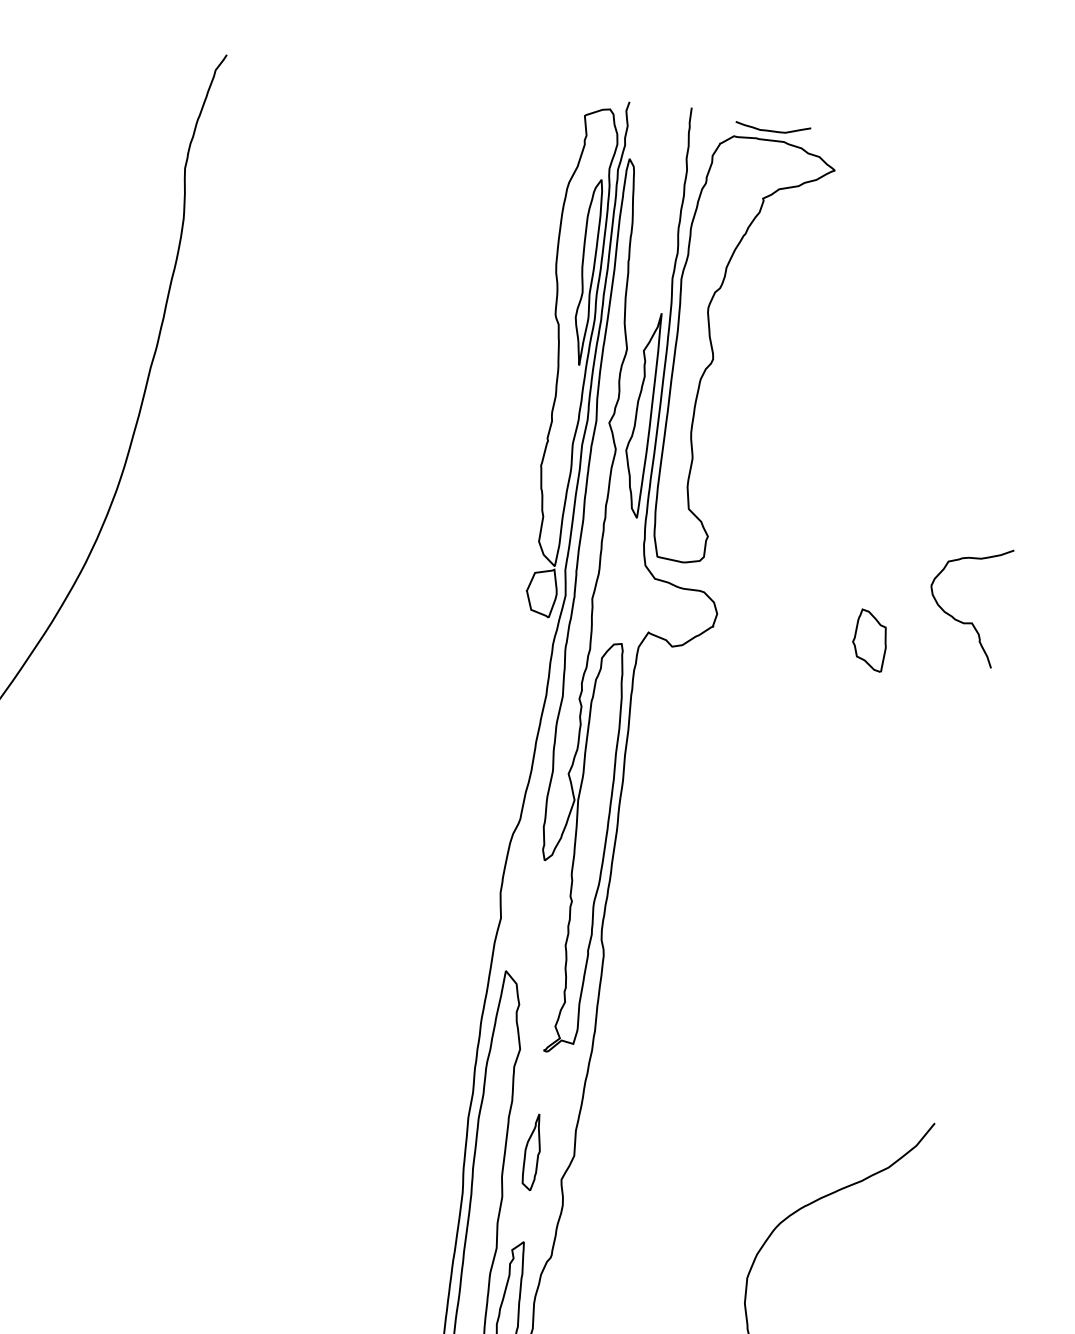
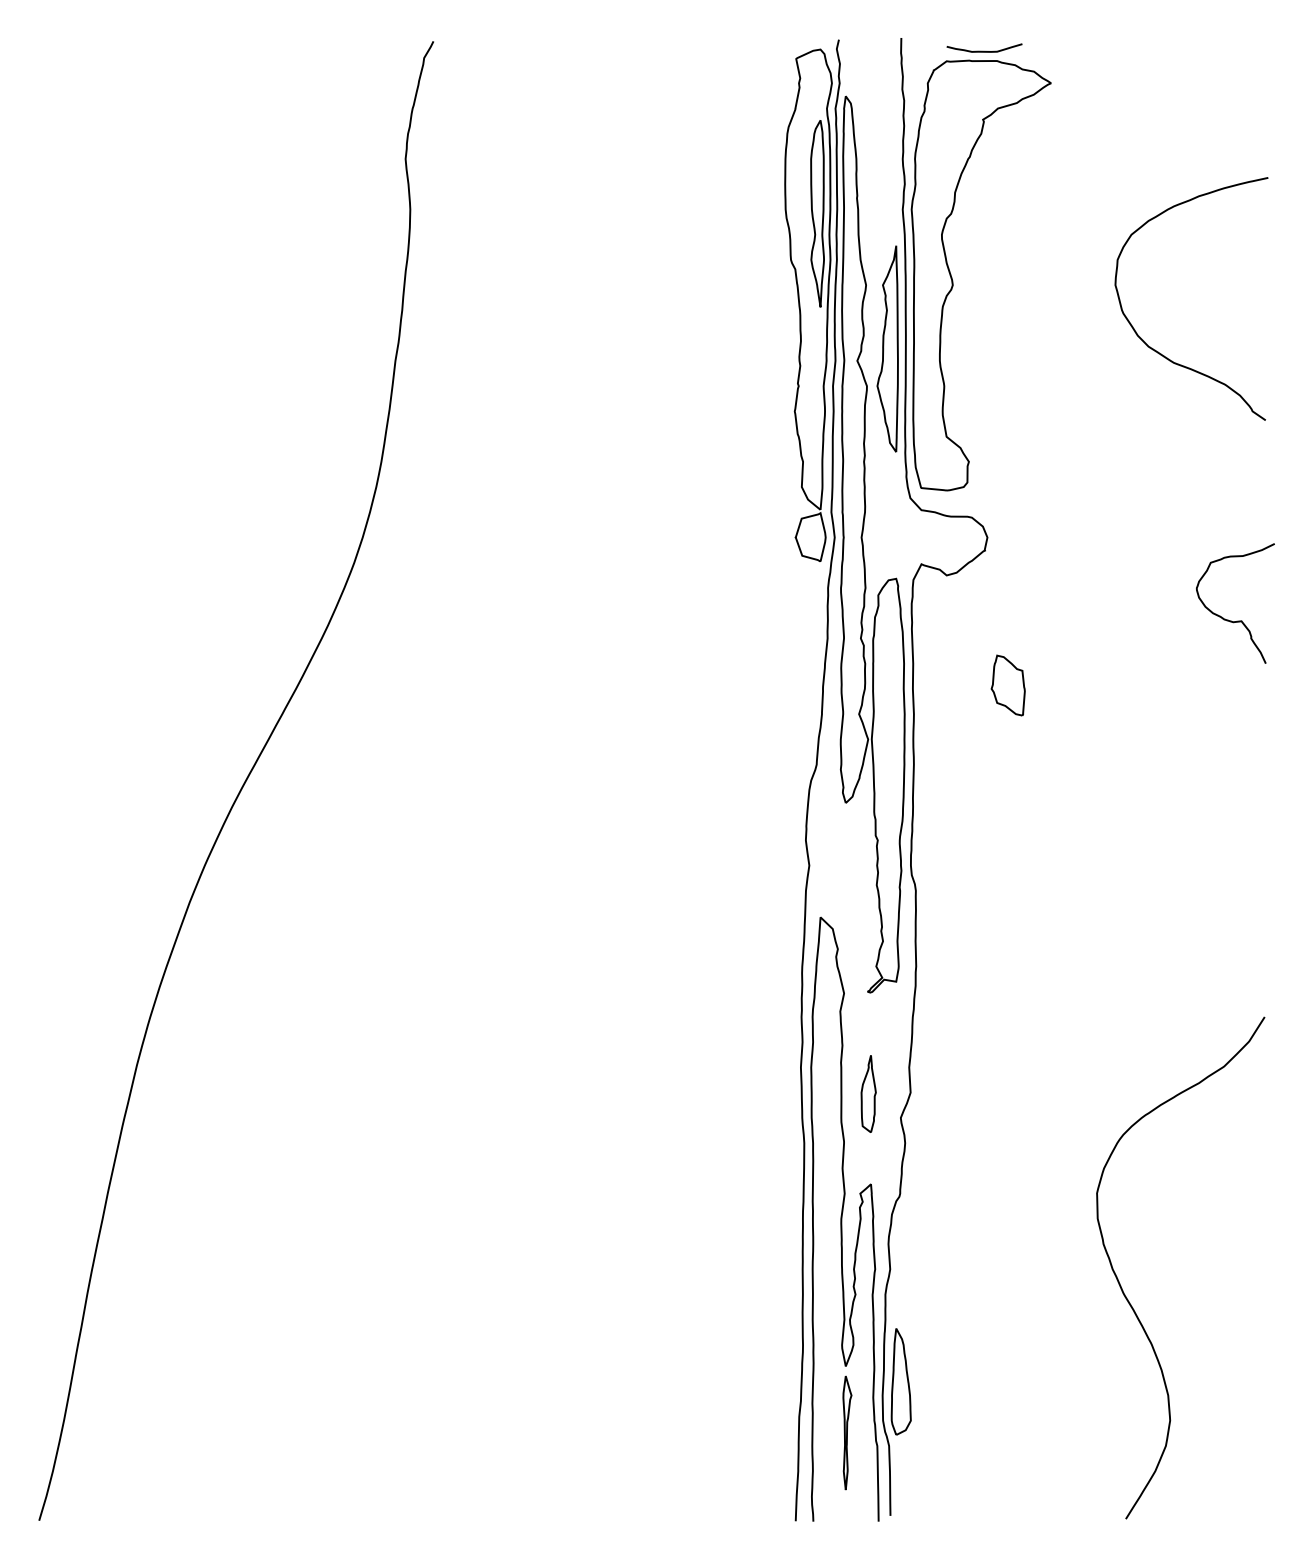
curve: (906, 447) -> (1155, 349), added
curve: (968, 622) -> (1237, 620), moved
part: (869, 640) -> (1007, 685), moved

